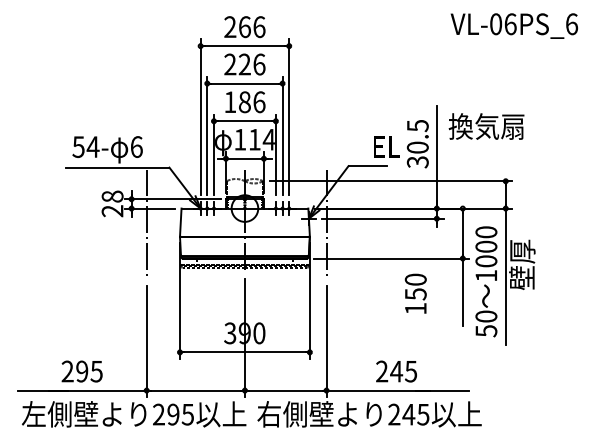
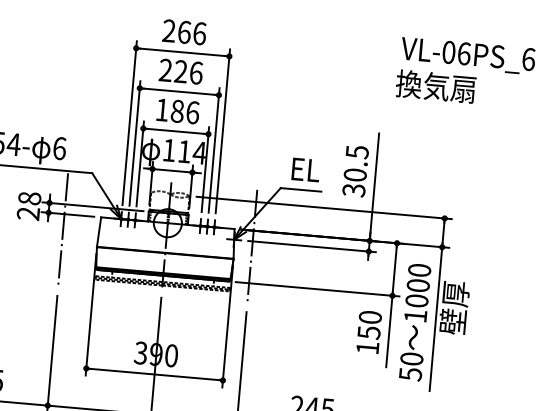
text: (486, 126) -> (435, 86), moved
text: (386, 146) -> (305, 169), moved
text: (415, 293) -> (368, 331), moved

